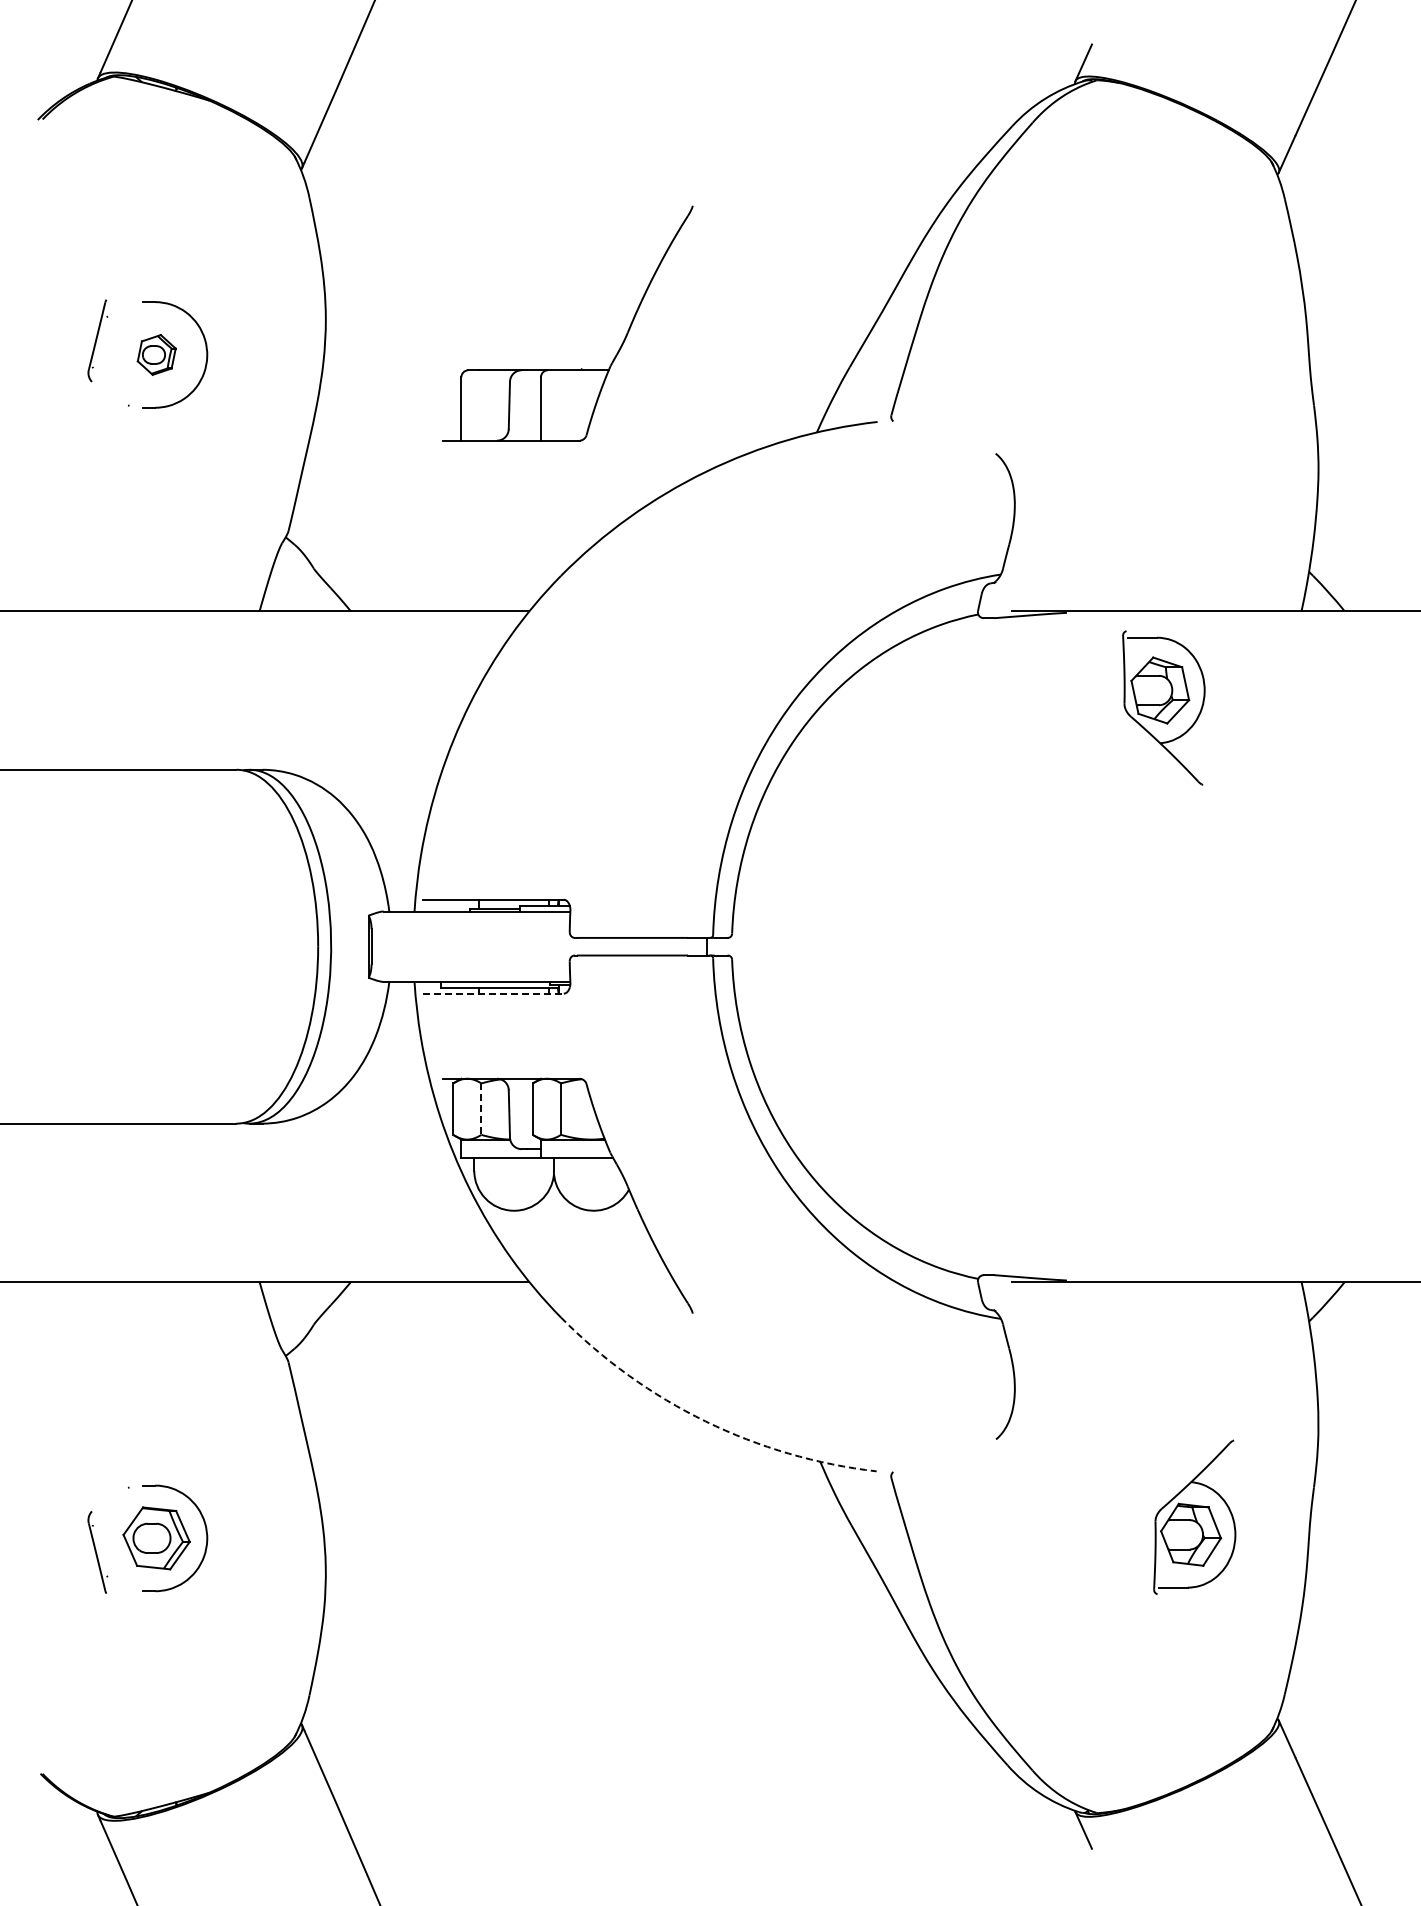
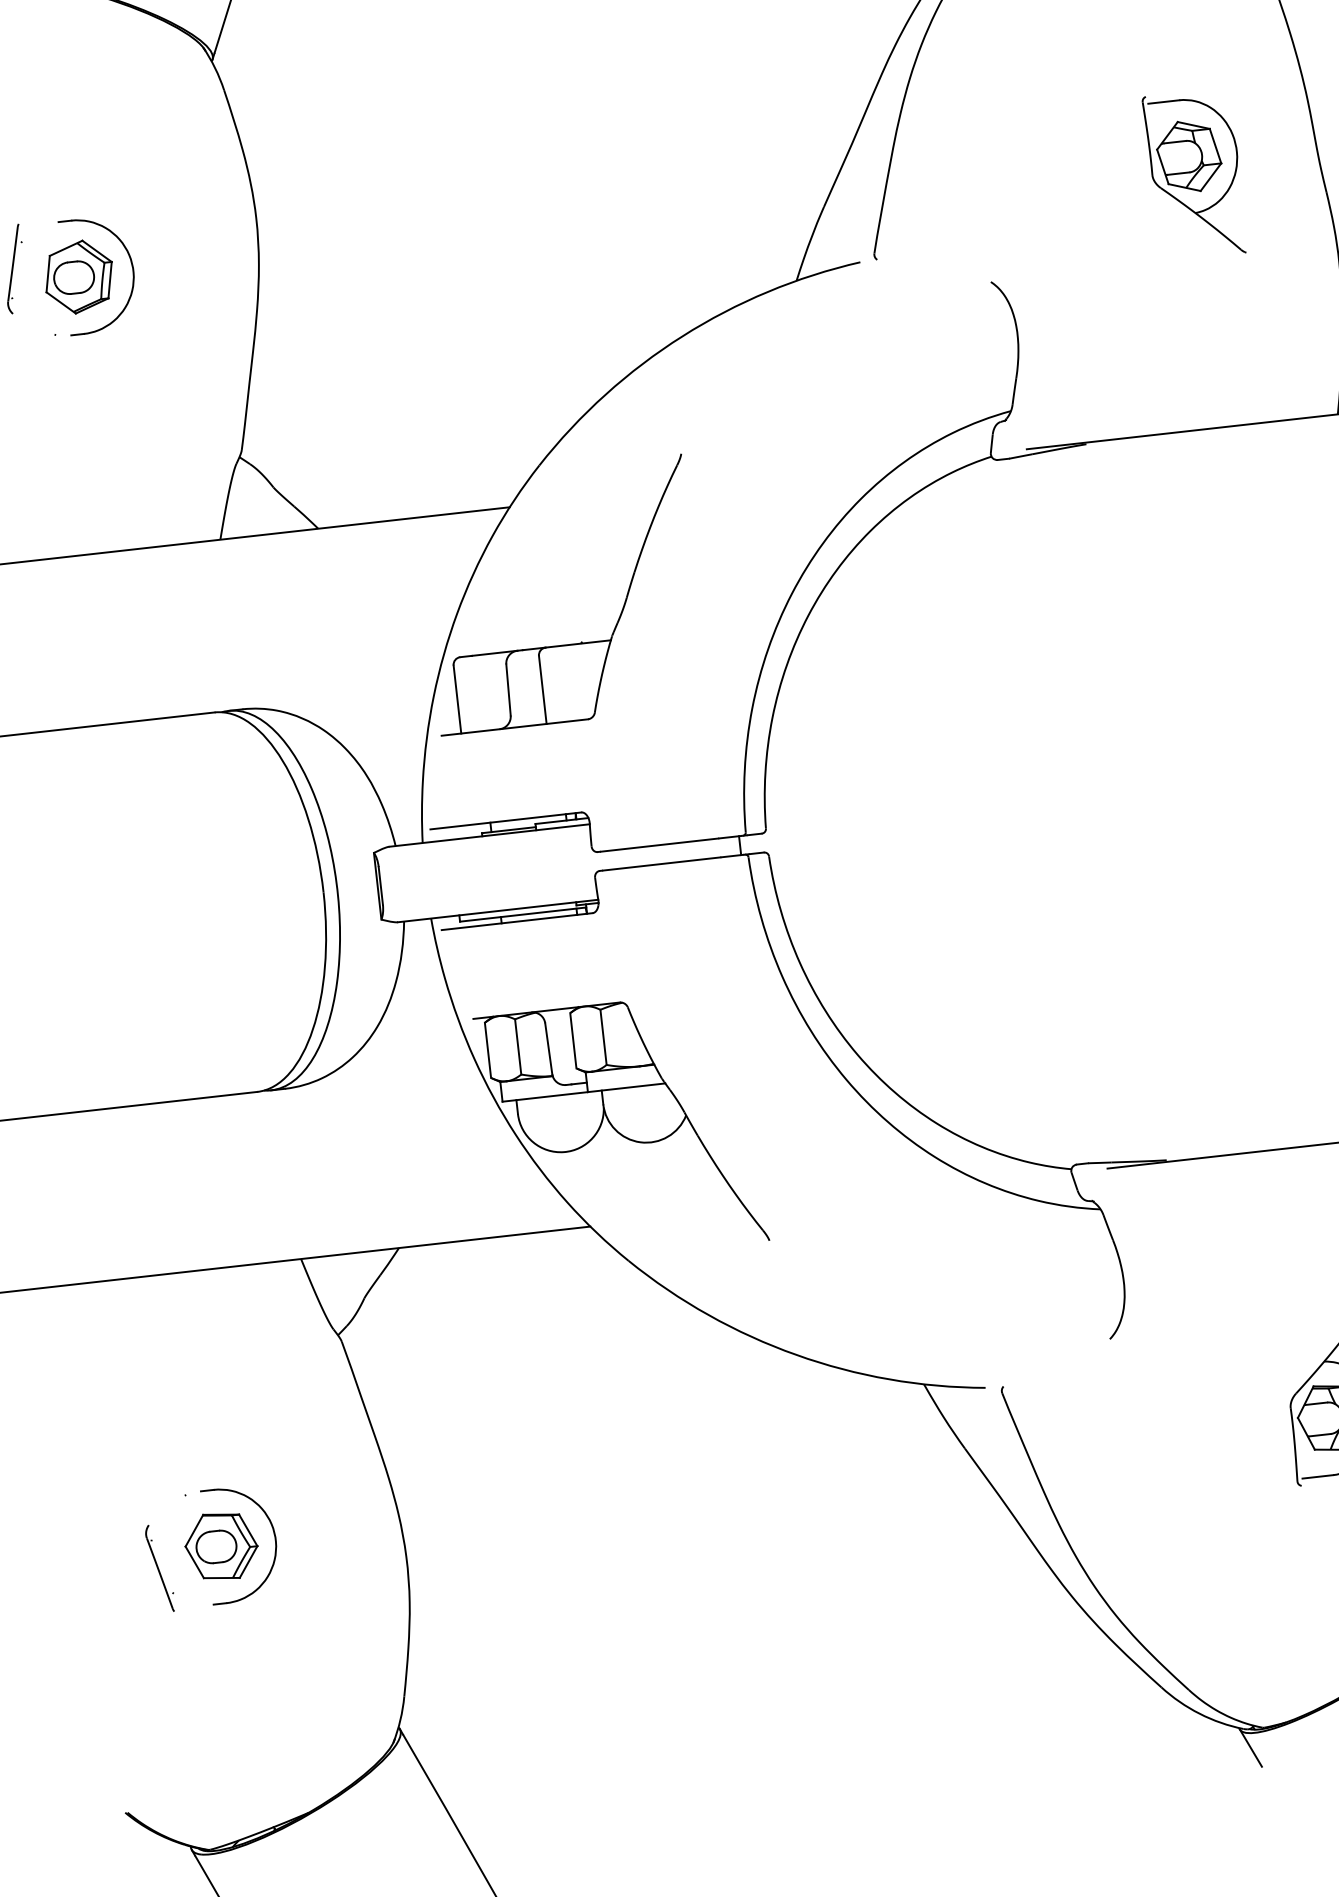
part: (156, 354) -> (78, 276), size x1.67
part: (567, 369) -> (566, 644), moved
part: (1163, 707) -> (1194, 174), moved
line: (493, 993) -> (517, 921), dashed -> solid
line: (481, 1109) -> (518, 1047), dashed -> solid
arc: (705, 1421) -> (796, 1354), dashed -> solid

